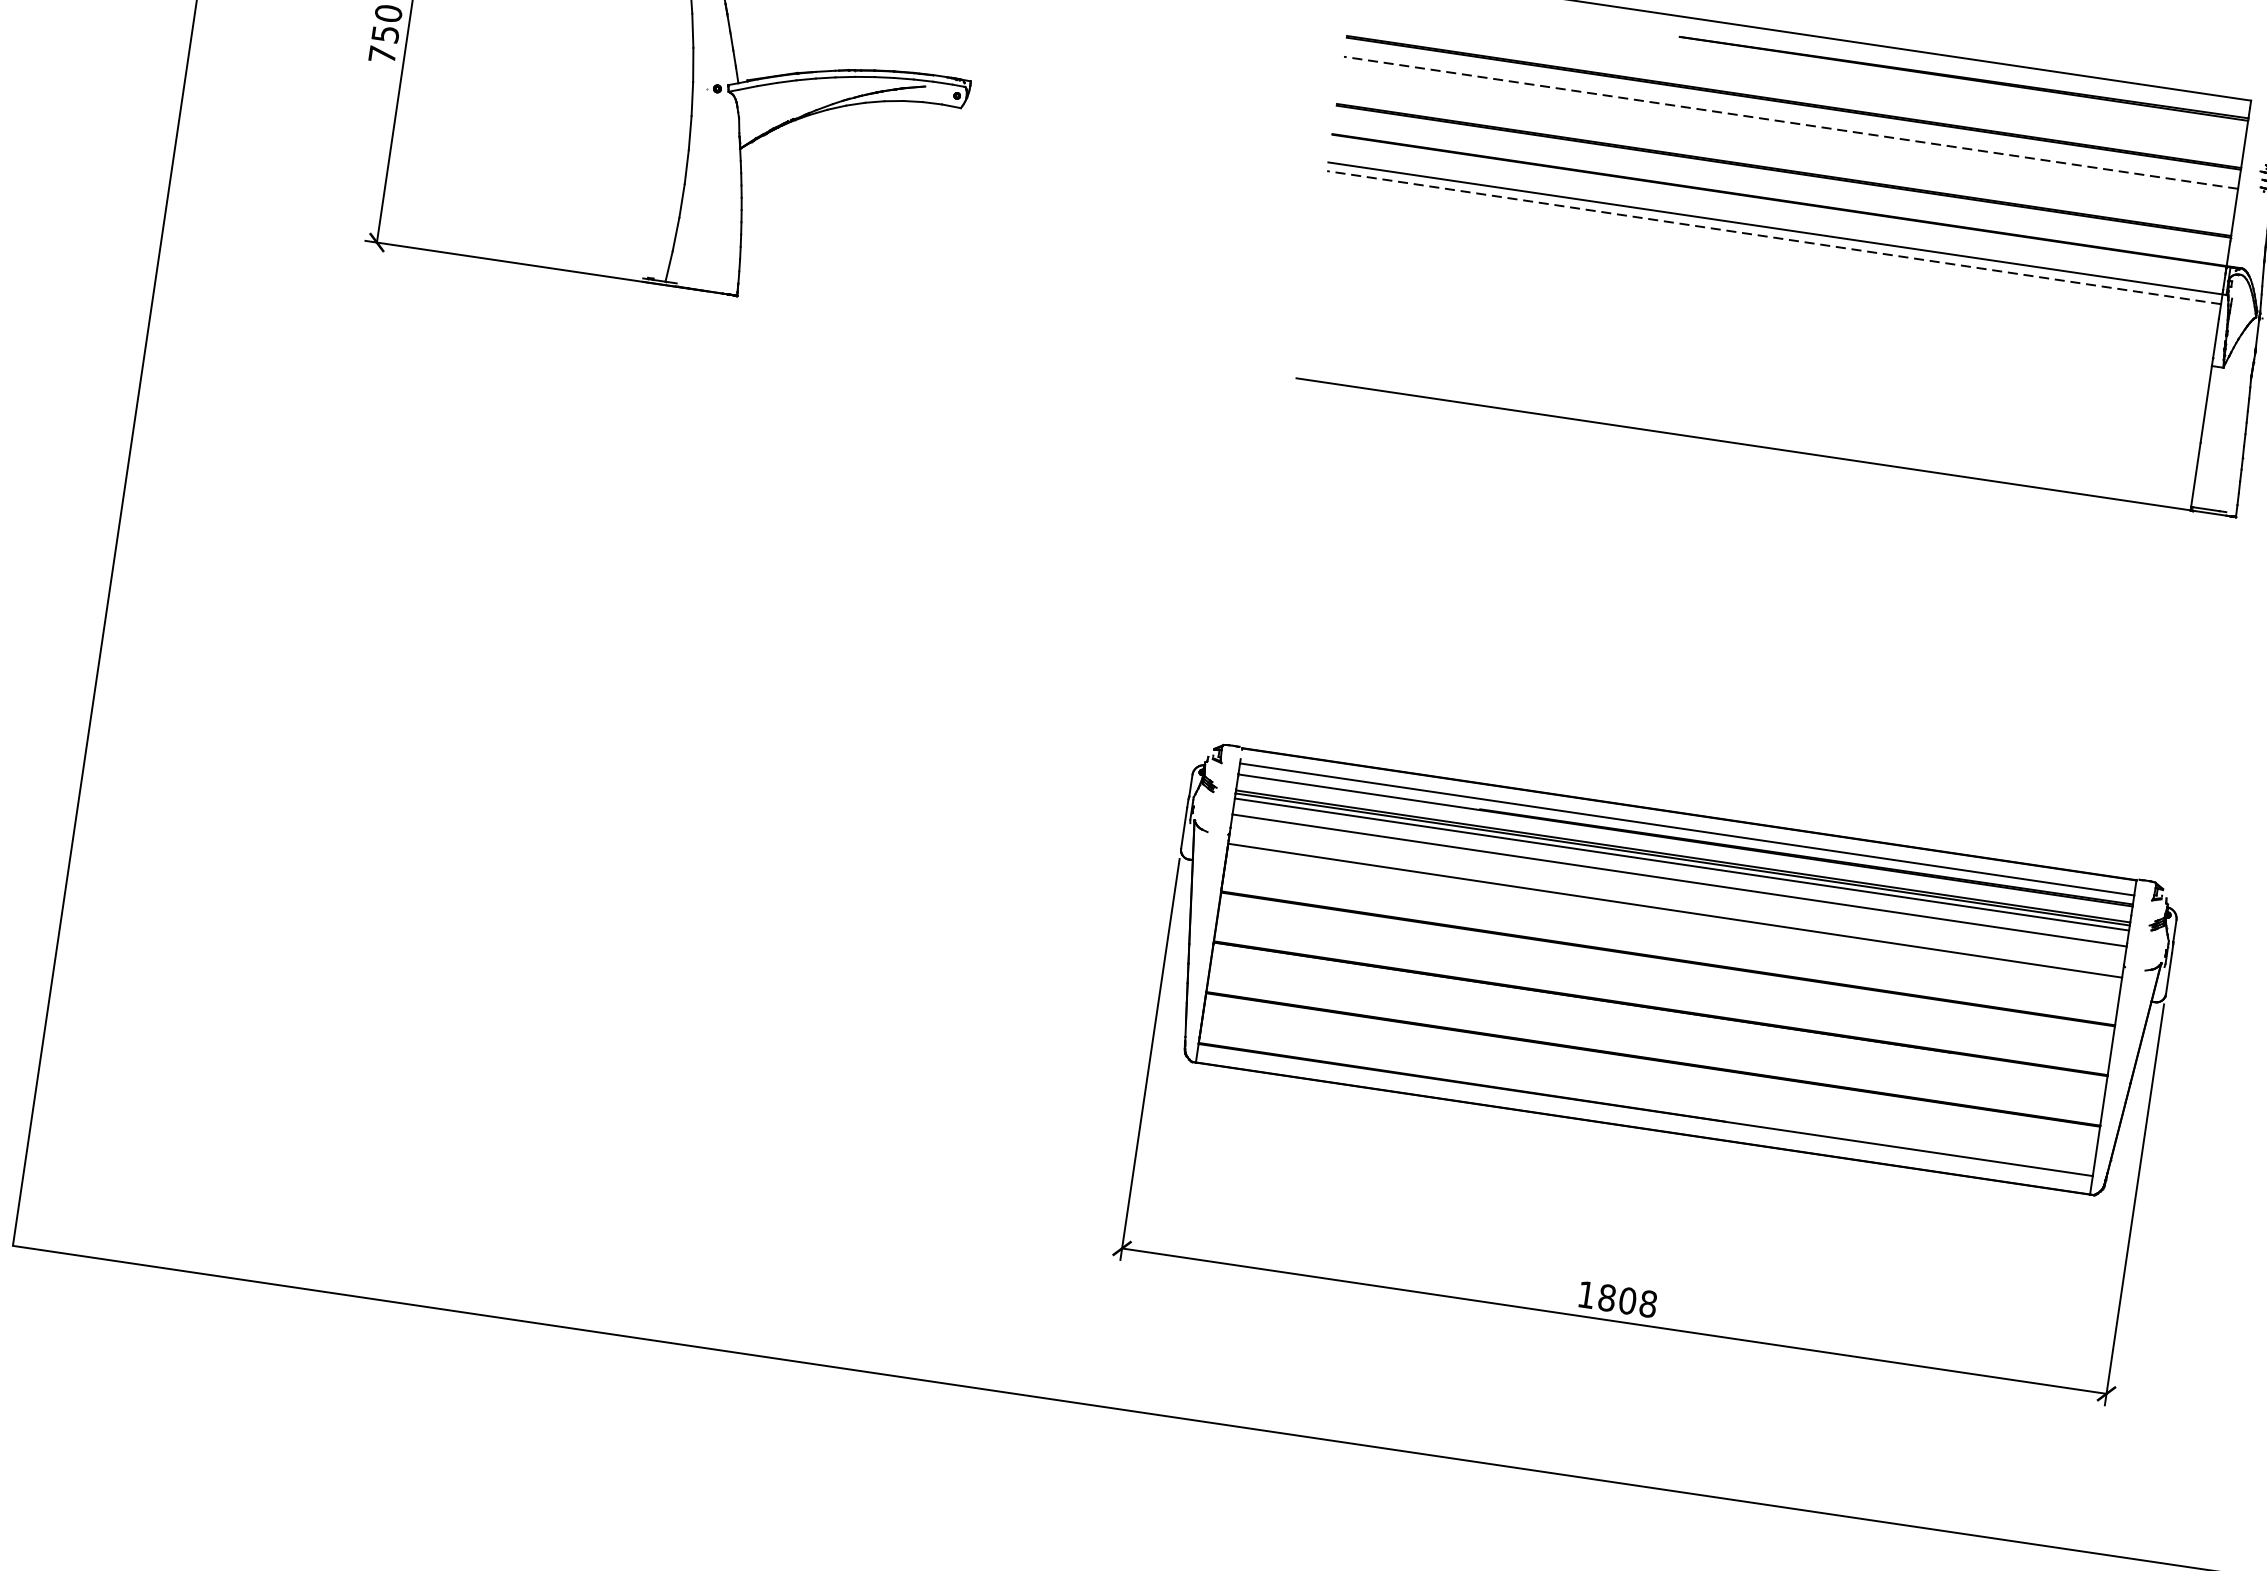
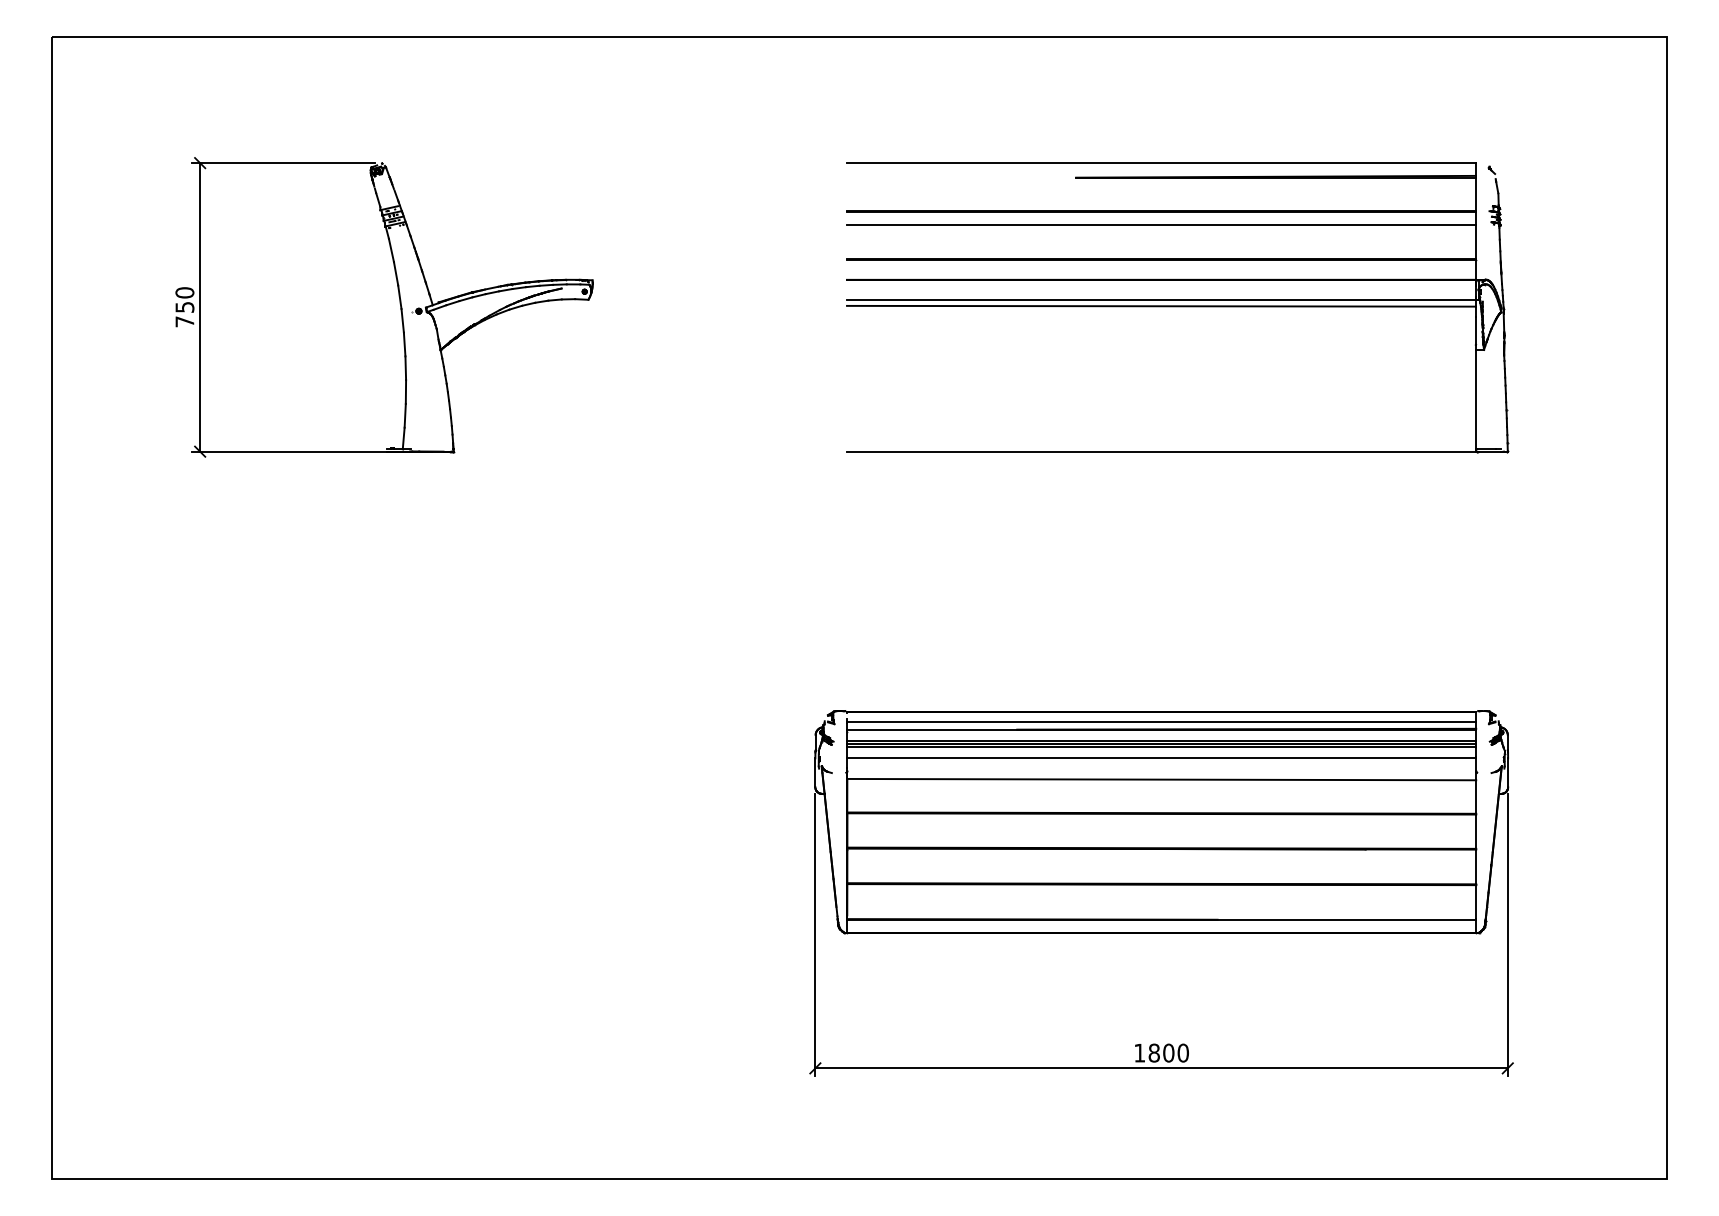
line: (1789, 122) -> (1160, 225), dashed -> solid
line: (1772, 237) -> (1160, 306), dashed -> solid
text: (1647, 1304) -> (1182, 1053), 1808 -> 1800

